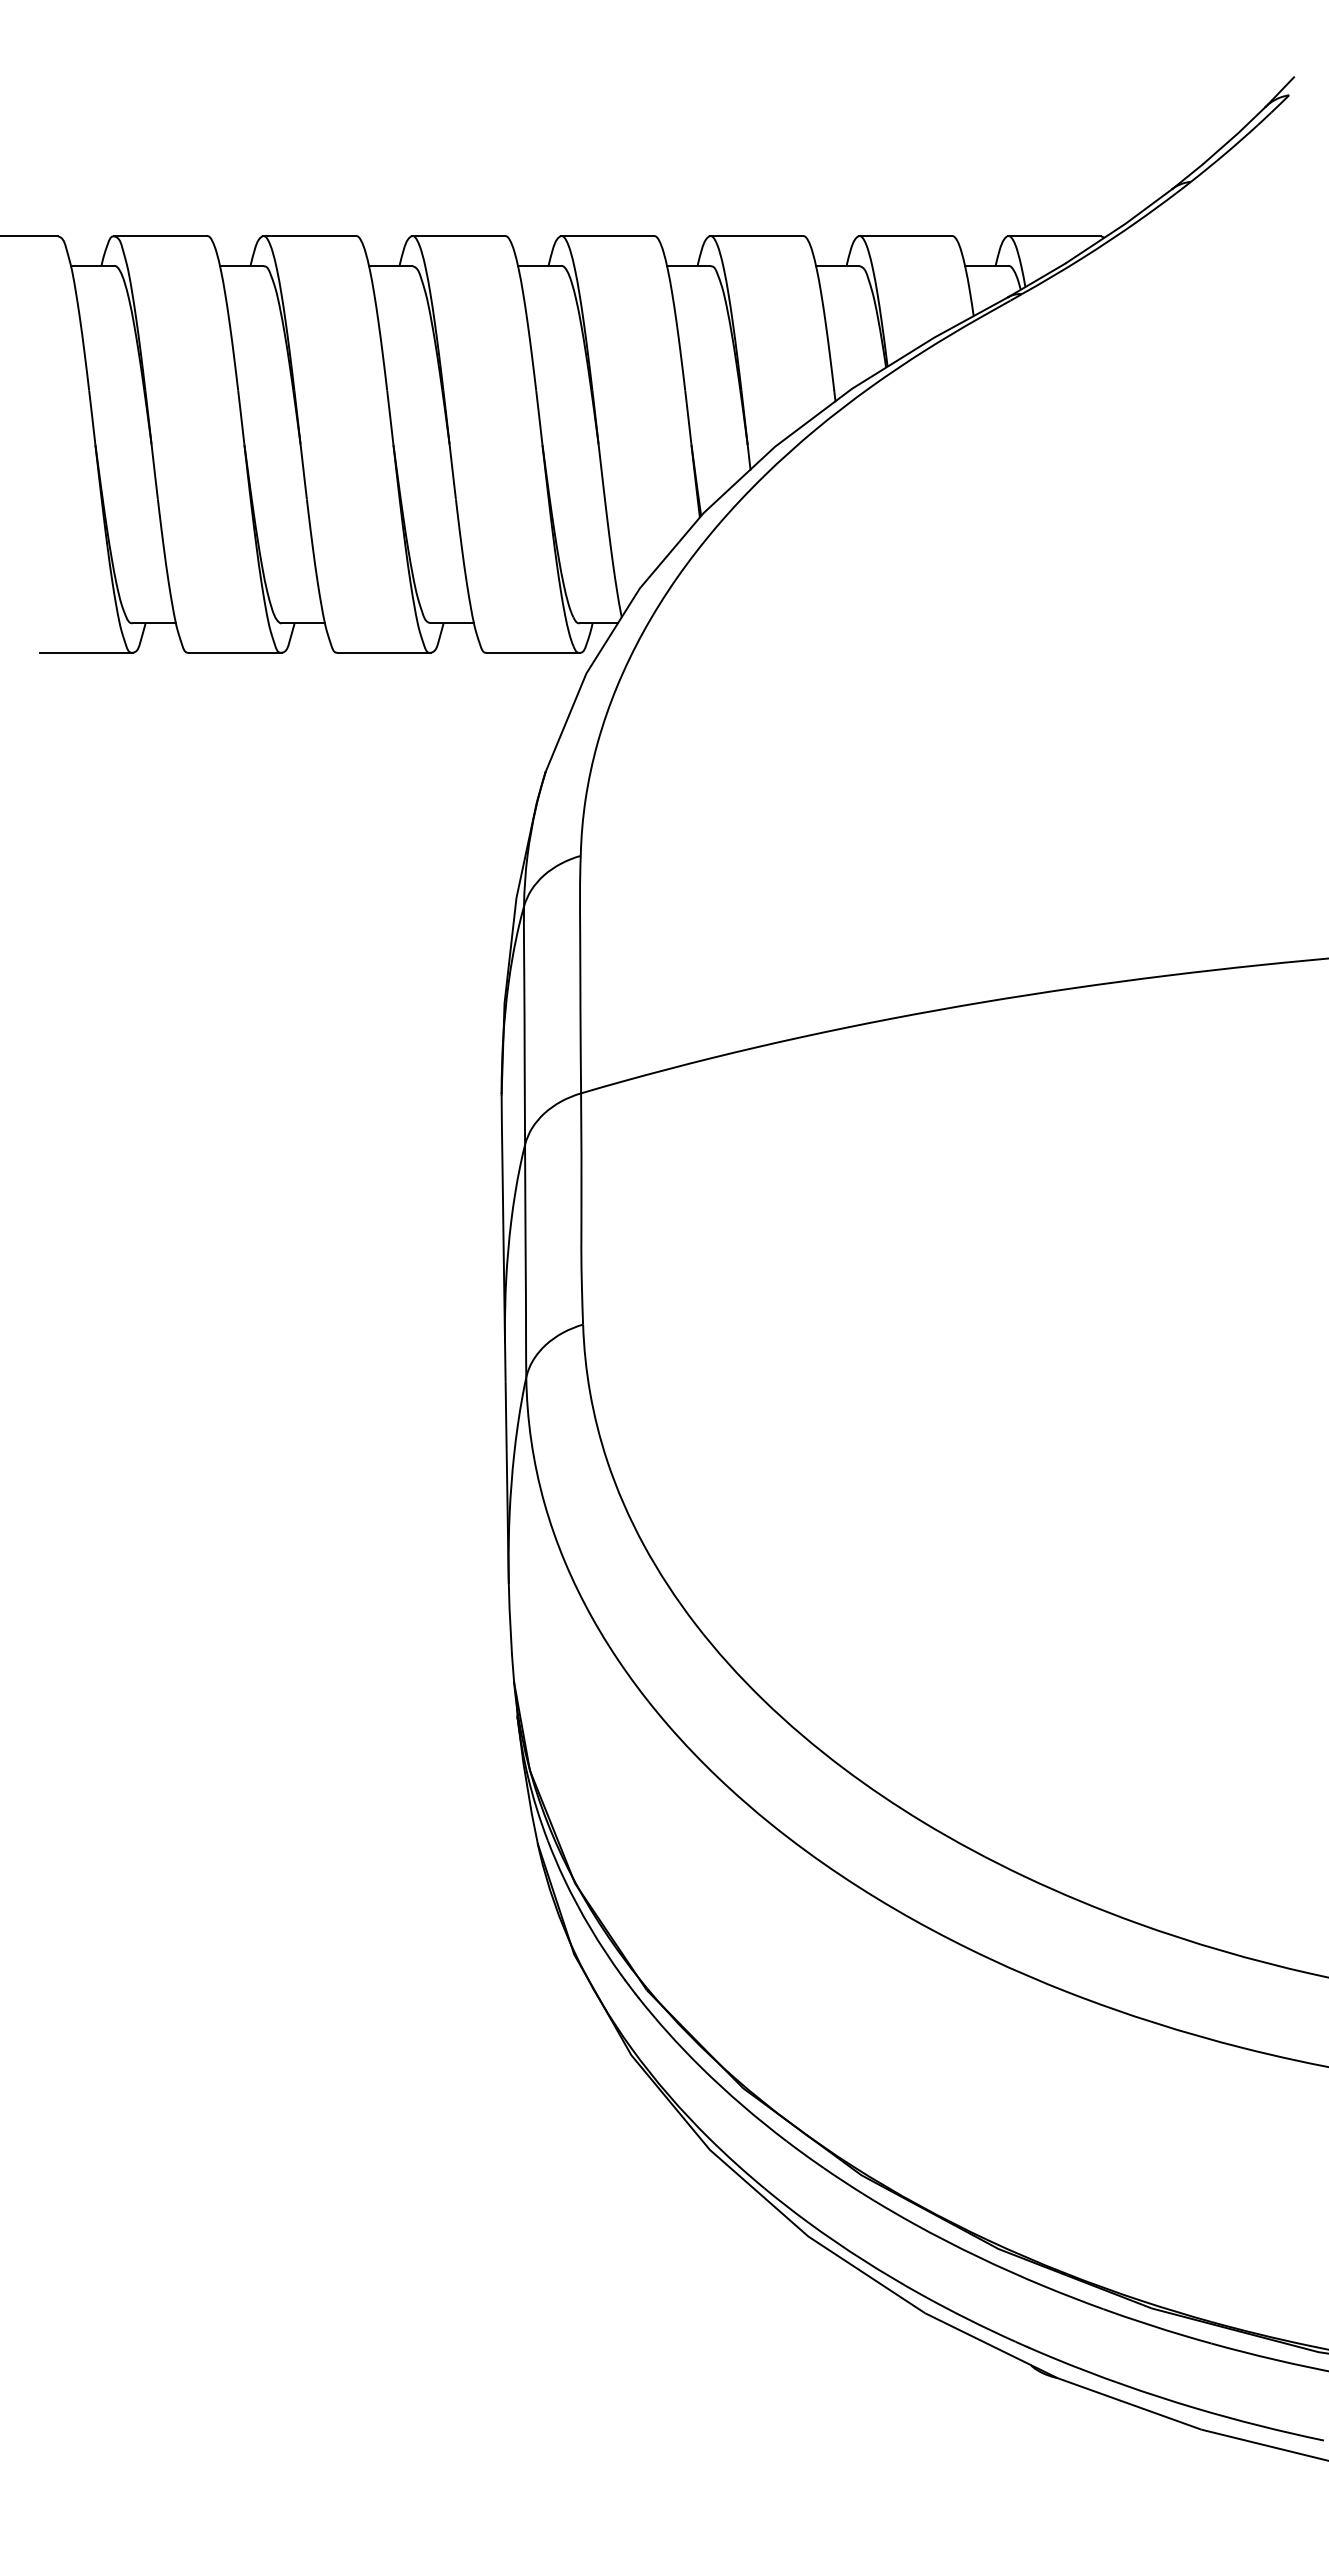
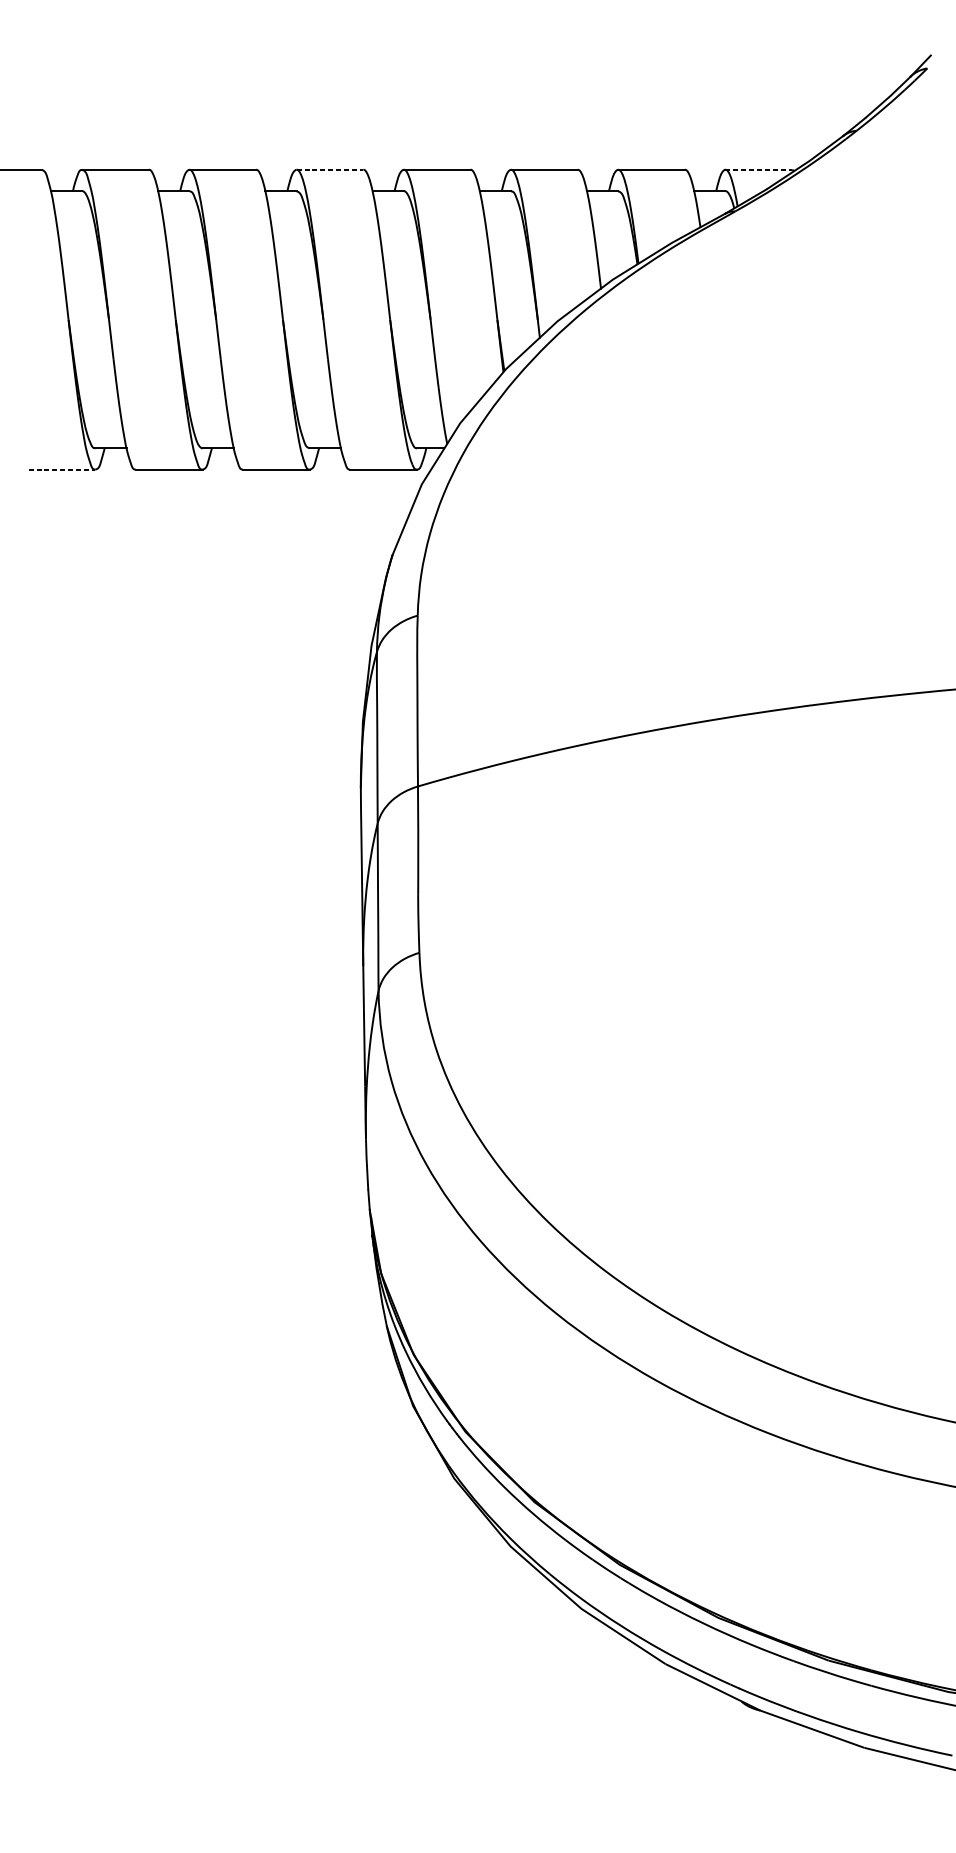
line: (459, 236) -> (330, 170), solid -> dashed
line: (1055, 236) -> (759, 170), solid -> dashed
line: (86, 653) -> (62, 470), solid -> dashed

